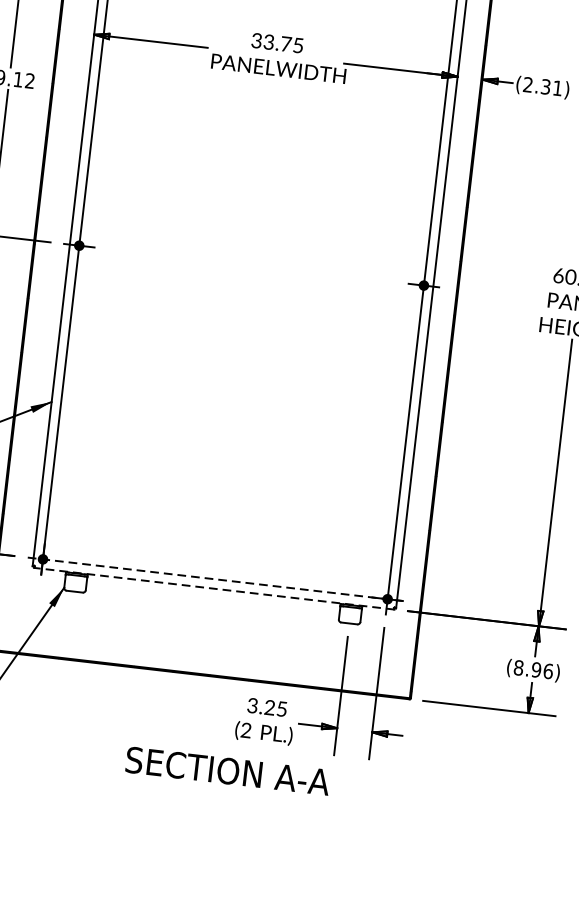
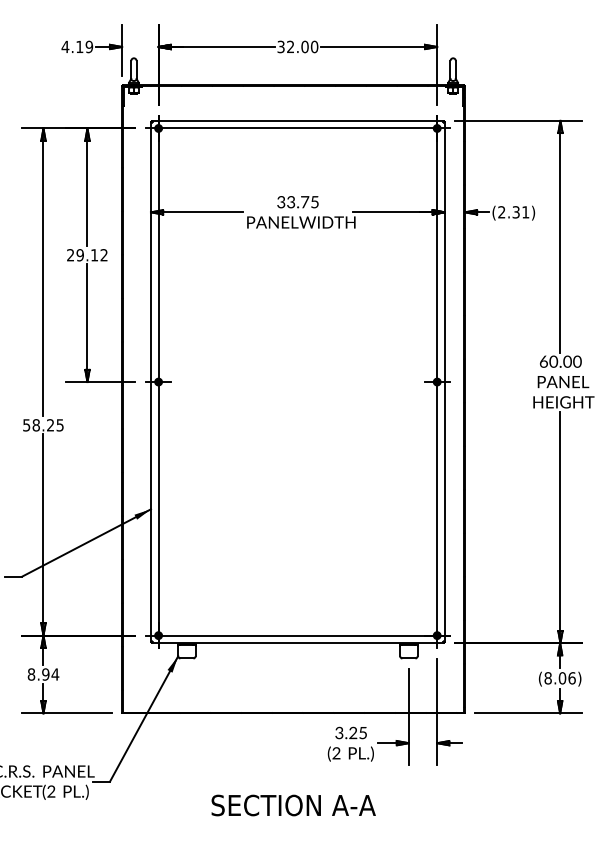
line: (214, 579) -> (297, 635), dashed -> solid
line: (213, 588) -> (297, 643), dashed -> solid
text: (536, 670) -> (562, 678), (8.96) -> (8.06)
text: (227, 771) -> (293, 805), moved

